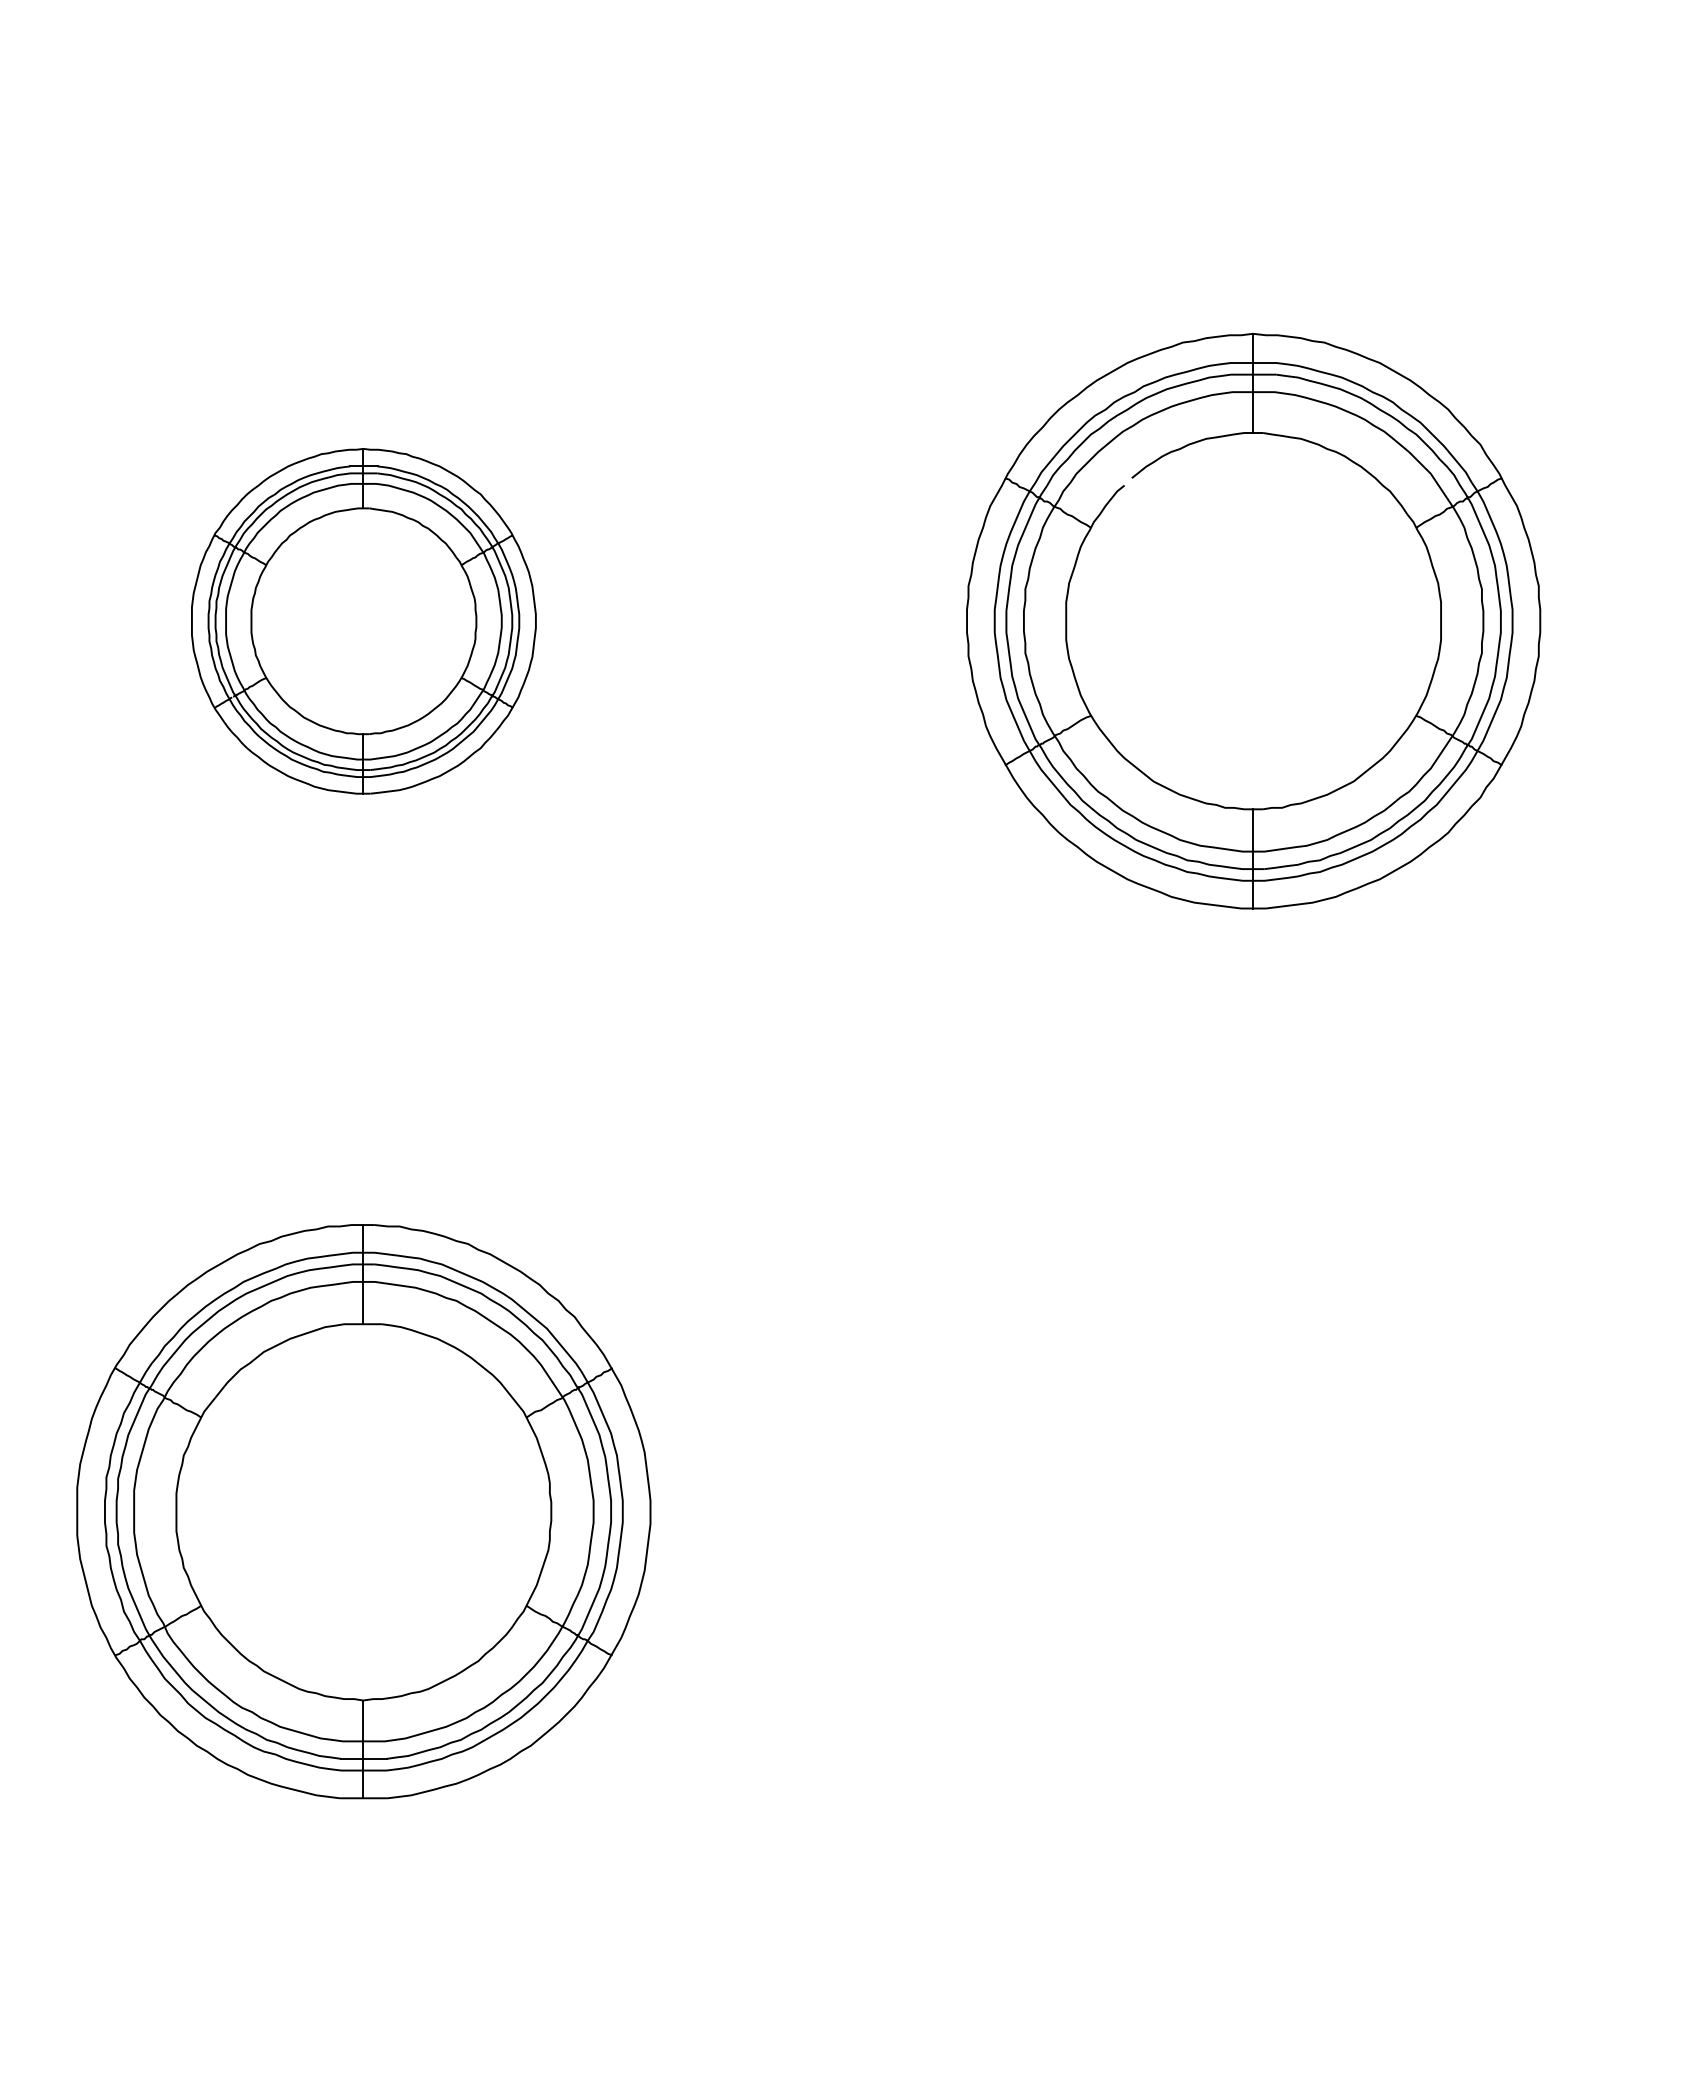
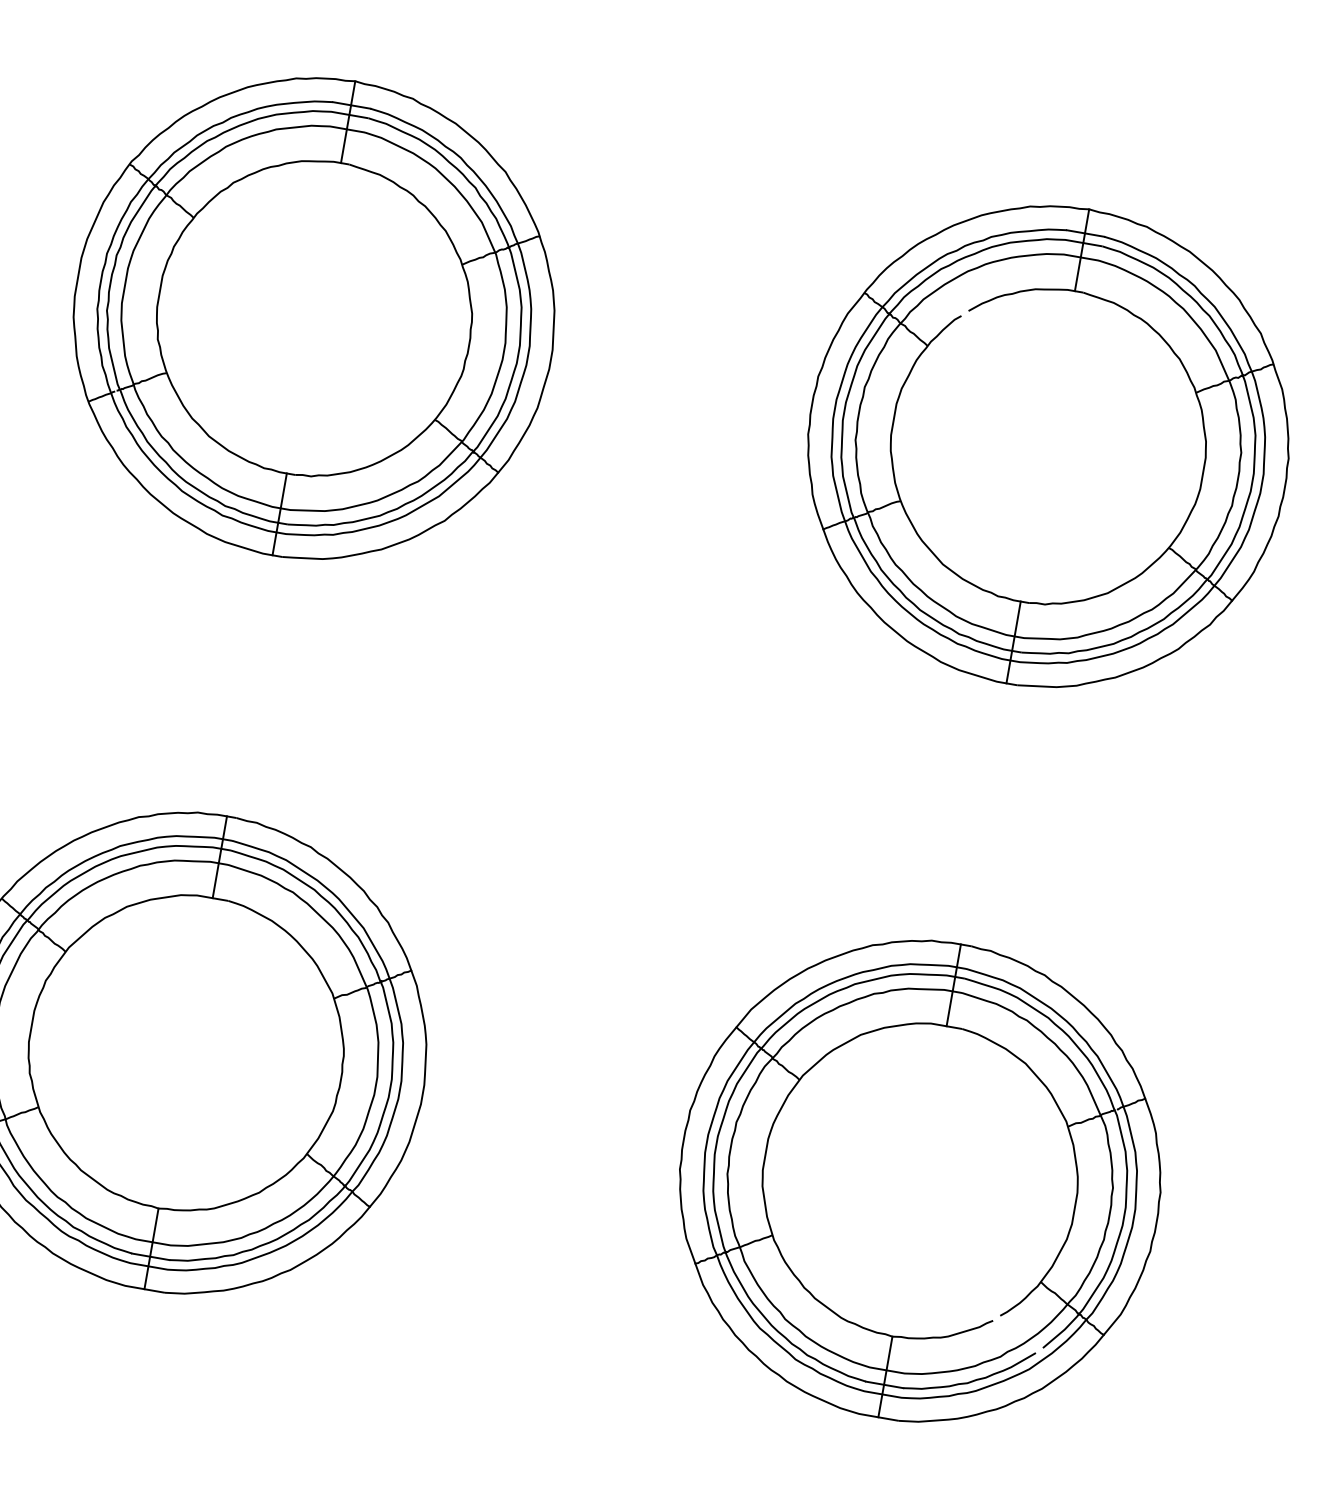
part: (363, 621) -> (314, 318), size x1.67
part: (1253, 1511) -> (920, 1180), added

